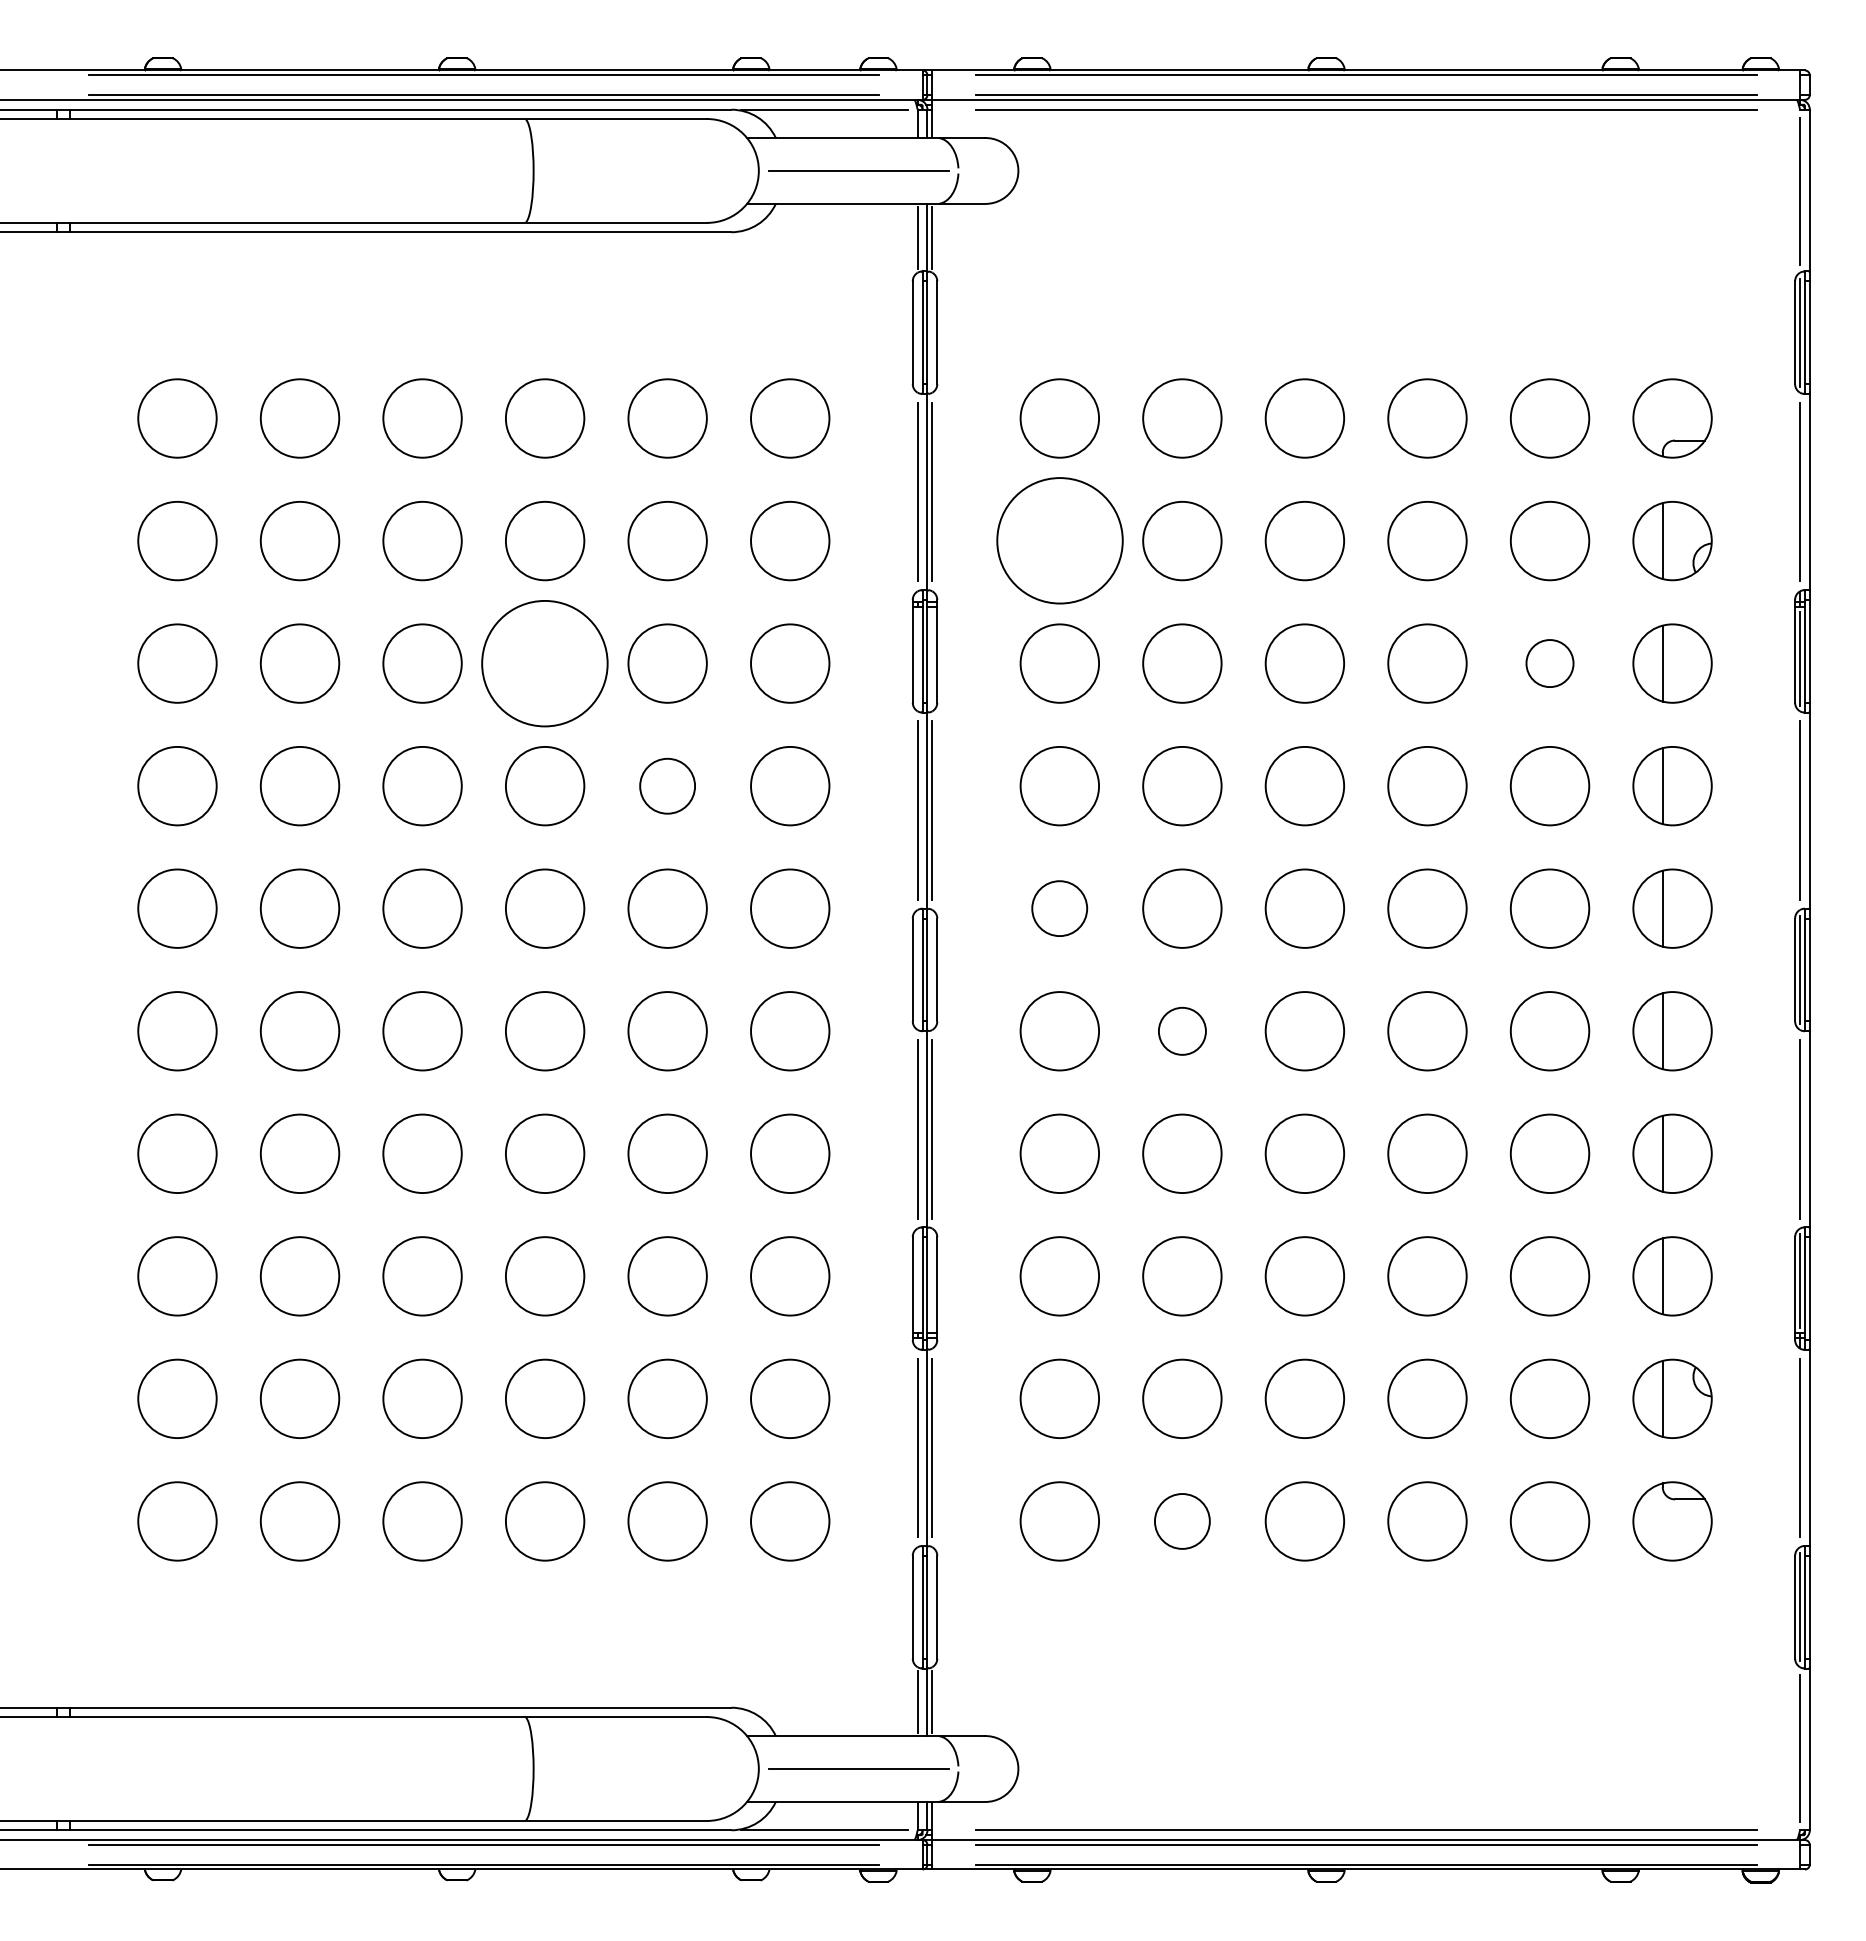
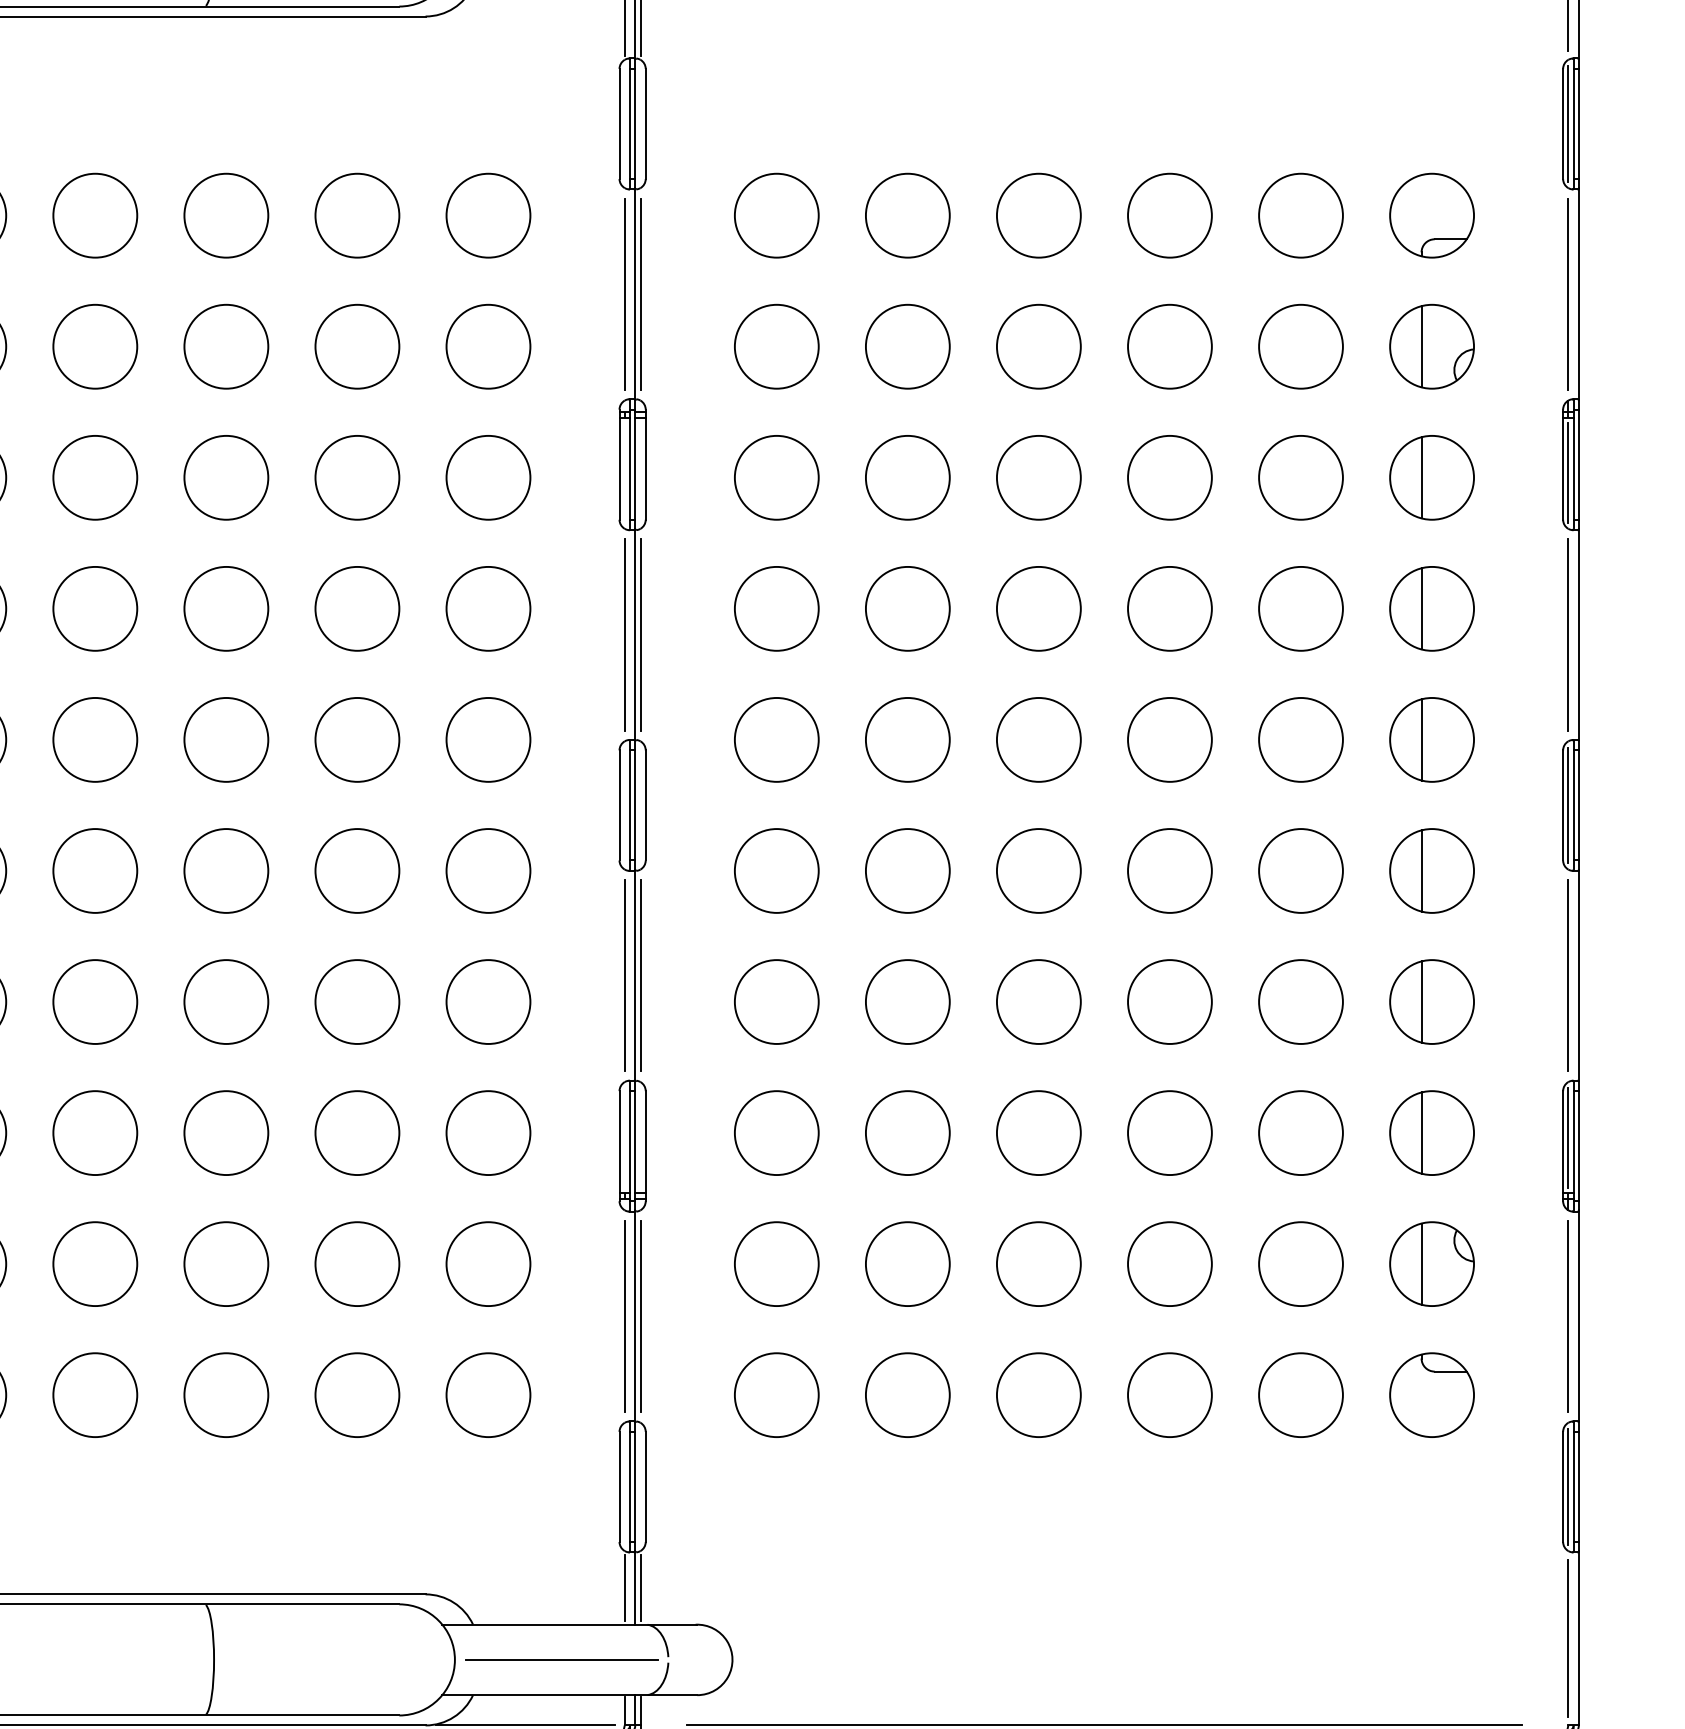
circle: (1059, 541) -> (776, 347), size x0.62
circle: (545, 663) -> (226, 477), size x0.62
circle: (1549, 663) -> (1300, 477), size x1.67
circle: (667, 786) -> (357, 609), size x1.43
circle: (1059, 908) -> (776, 739), size x1.43
circle: (1182, 1031) -> (907, 871), size x1.67
circle: (1182, 1521) -> (907, 1395), size x1.43

